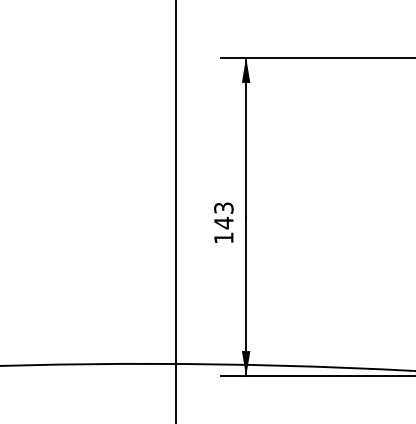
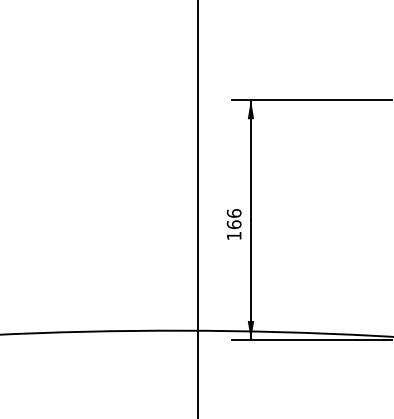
text: (222, 216) -> (233, 219), 143 -> 166

